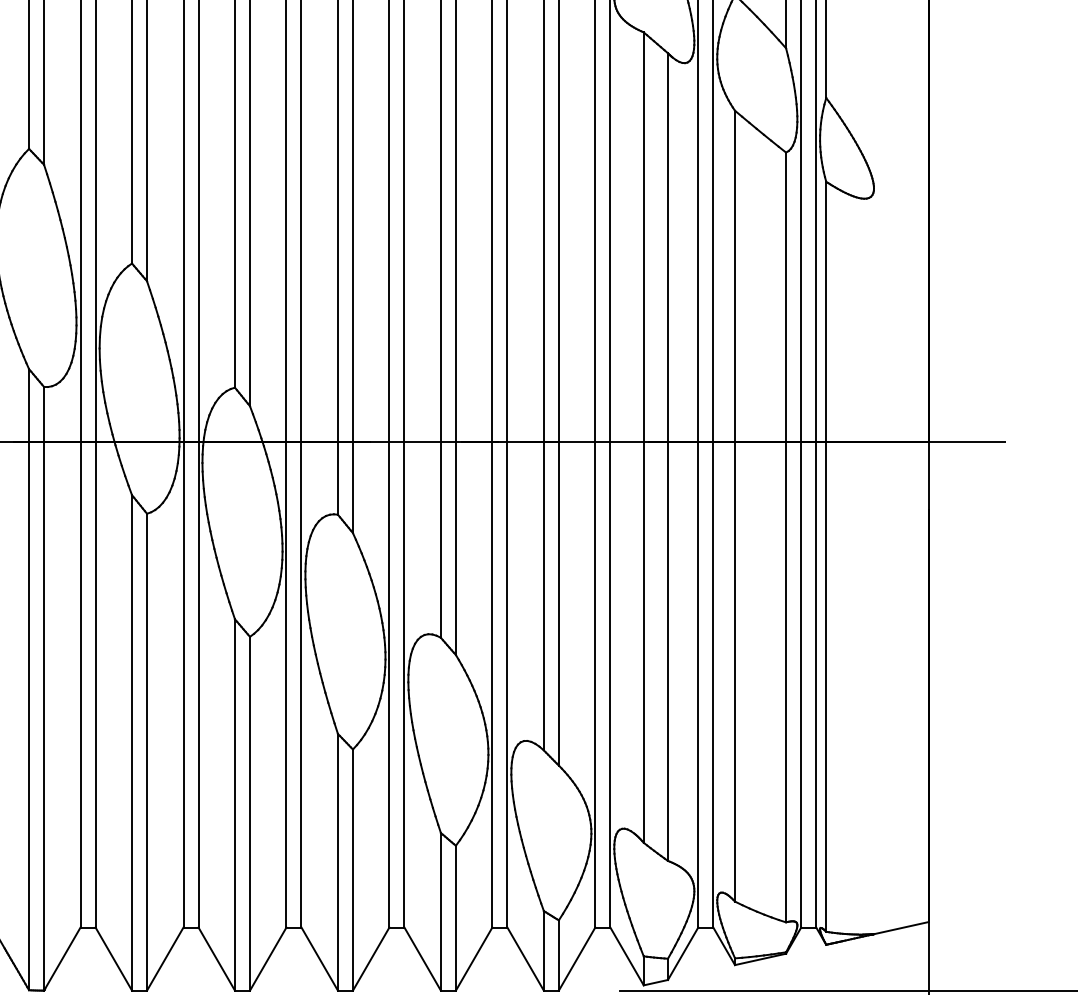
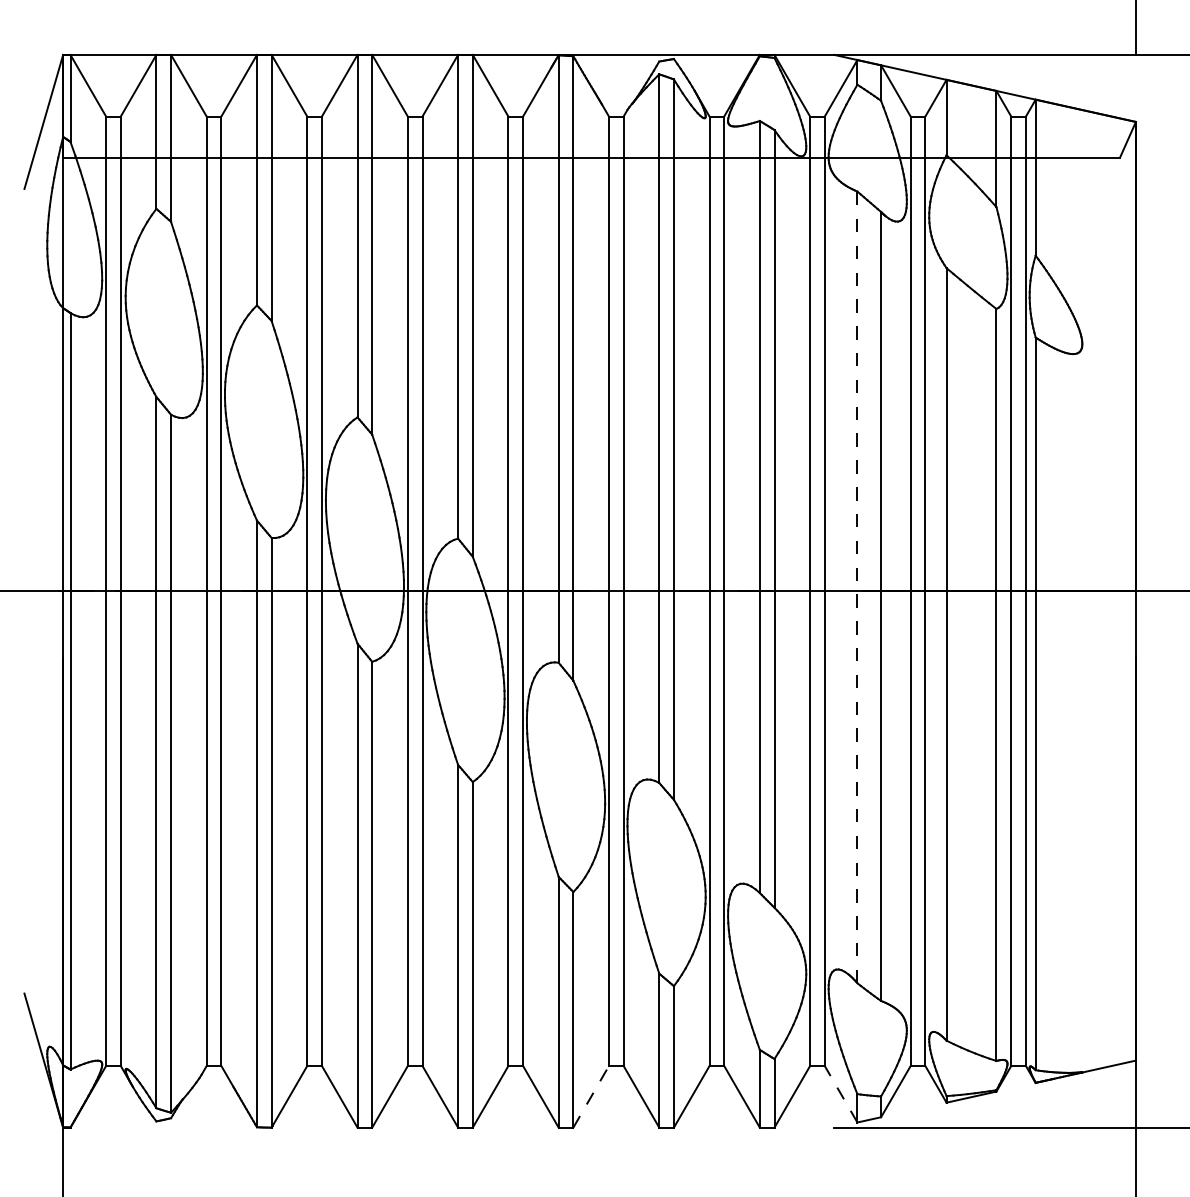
line: (643, 437) -> (857, 587), solid -> dashed
line: (627, 956) -> (841, 1094), solid -> dashed
line: (371, 958) -> (591, 1096), solid -> dashed

